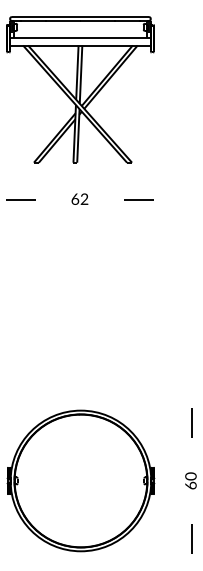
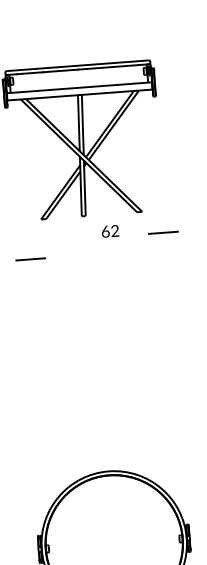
text: (79, 198) -> (109, 230), moved
line: (138, 199) -> (162, 231), moved

